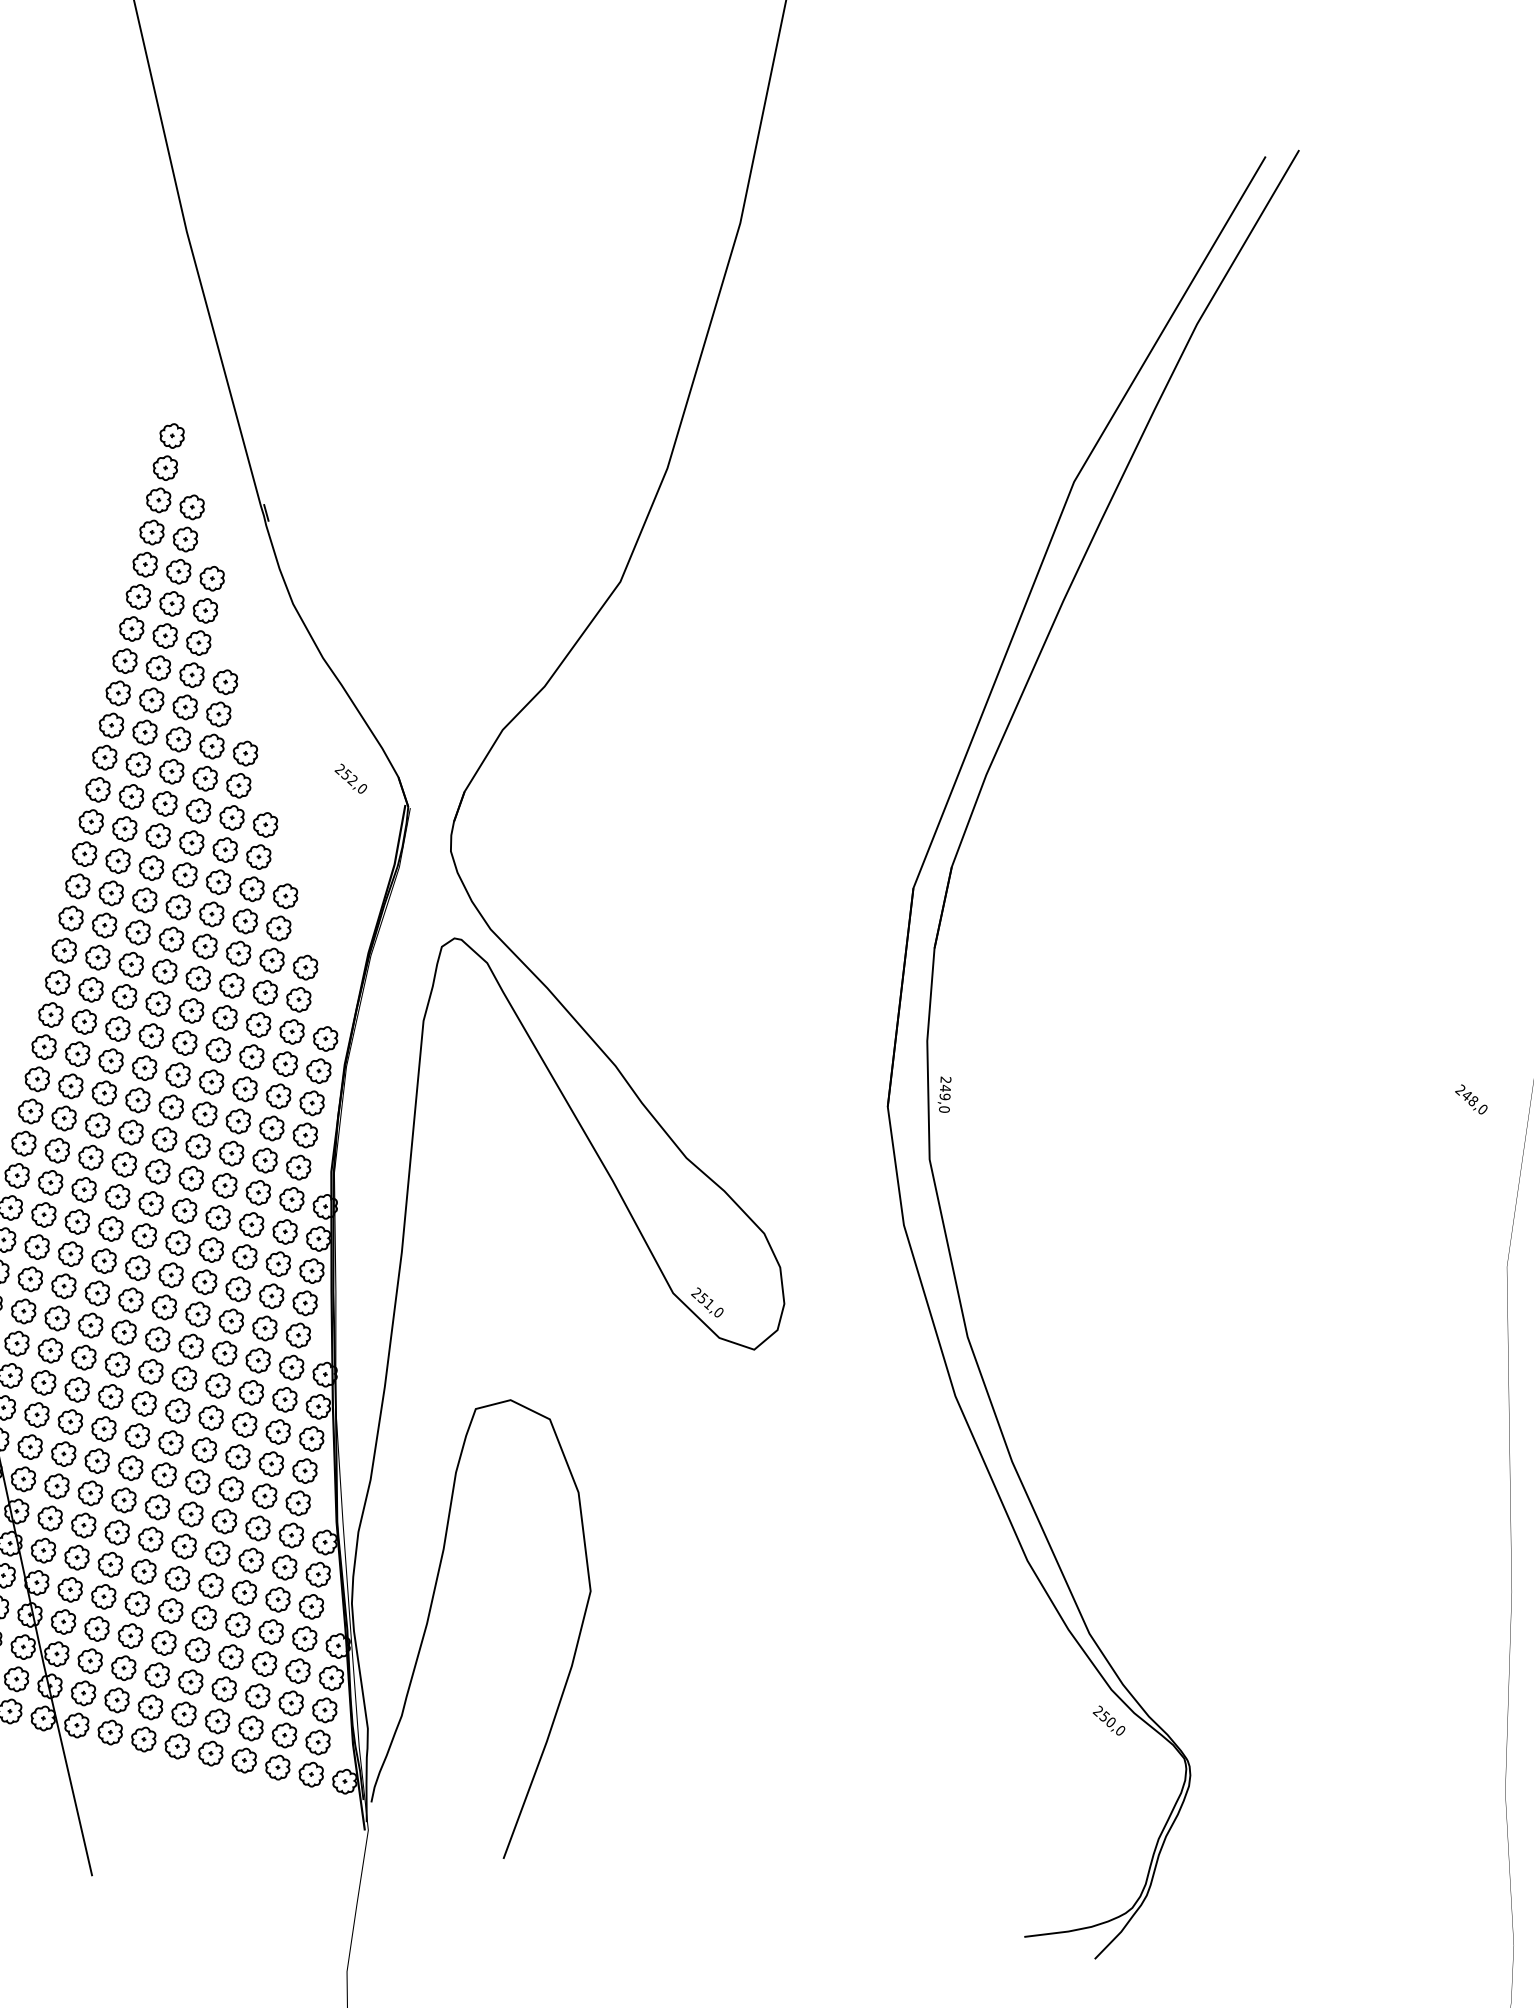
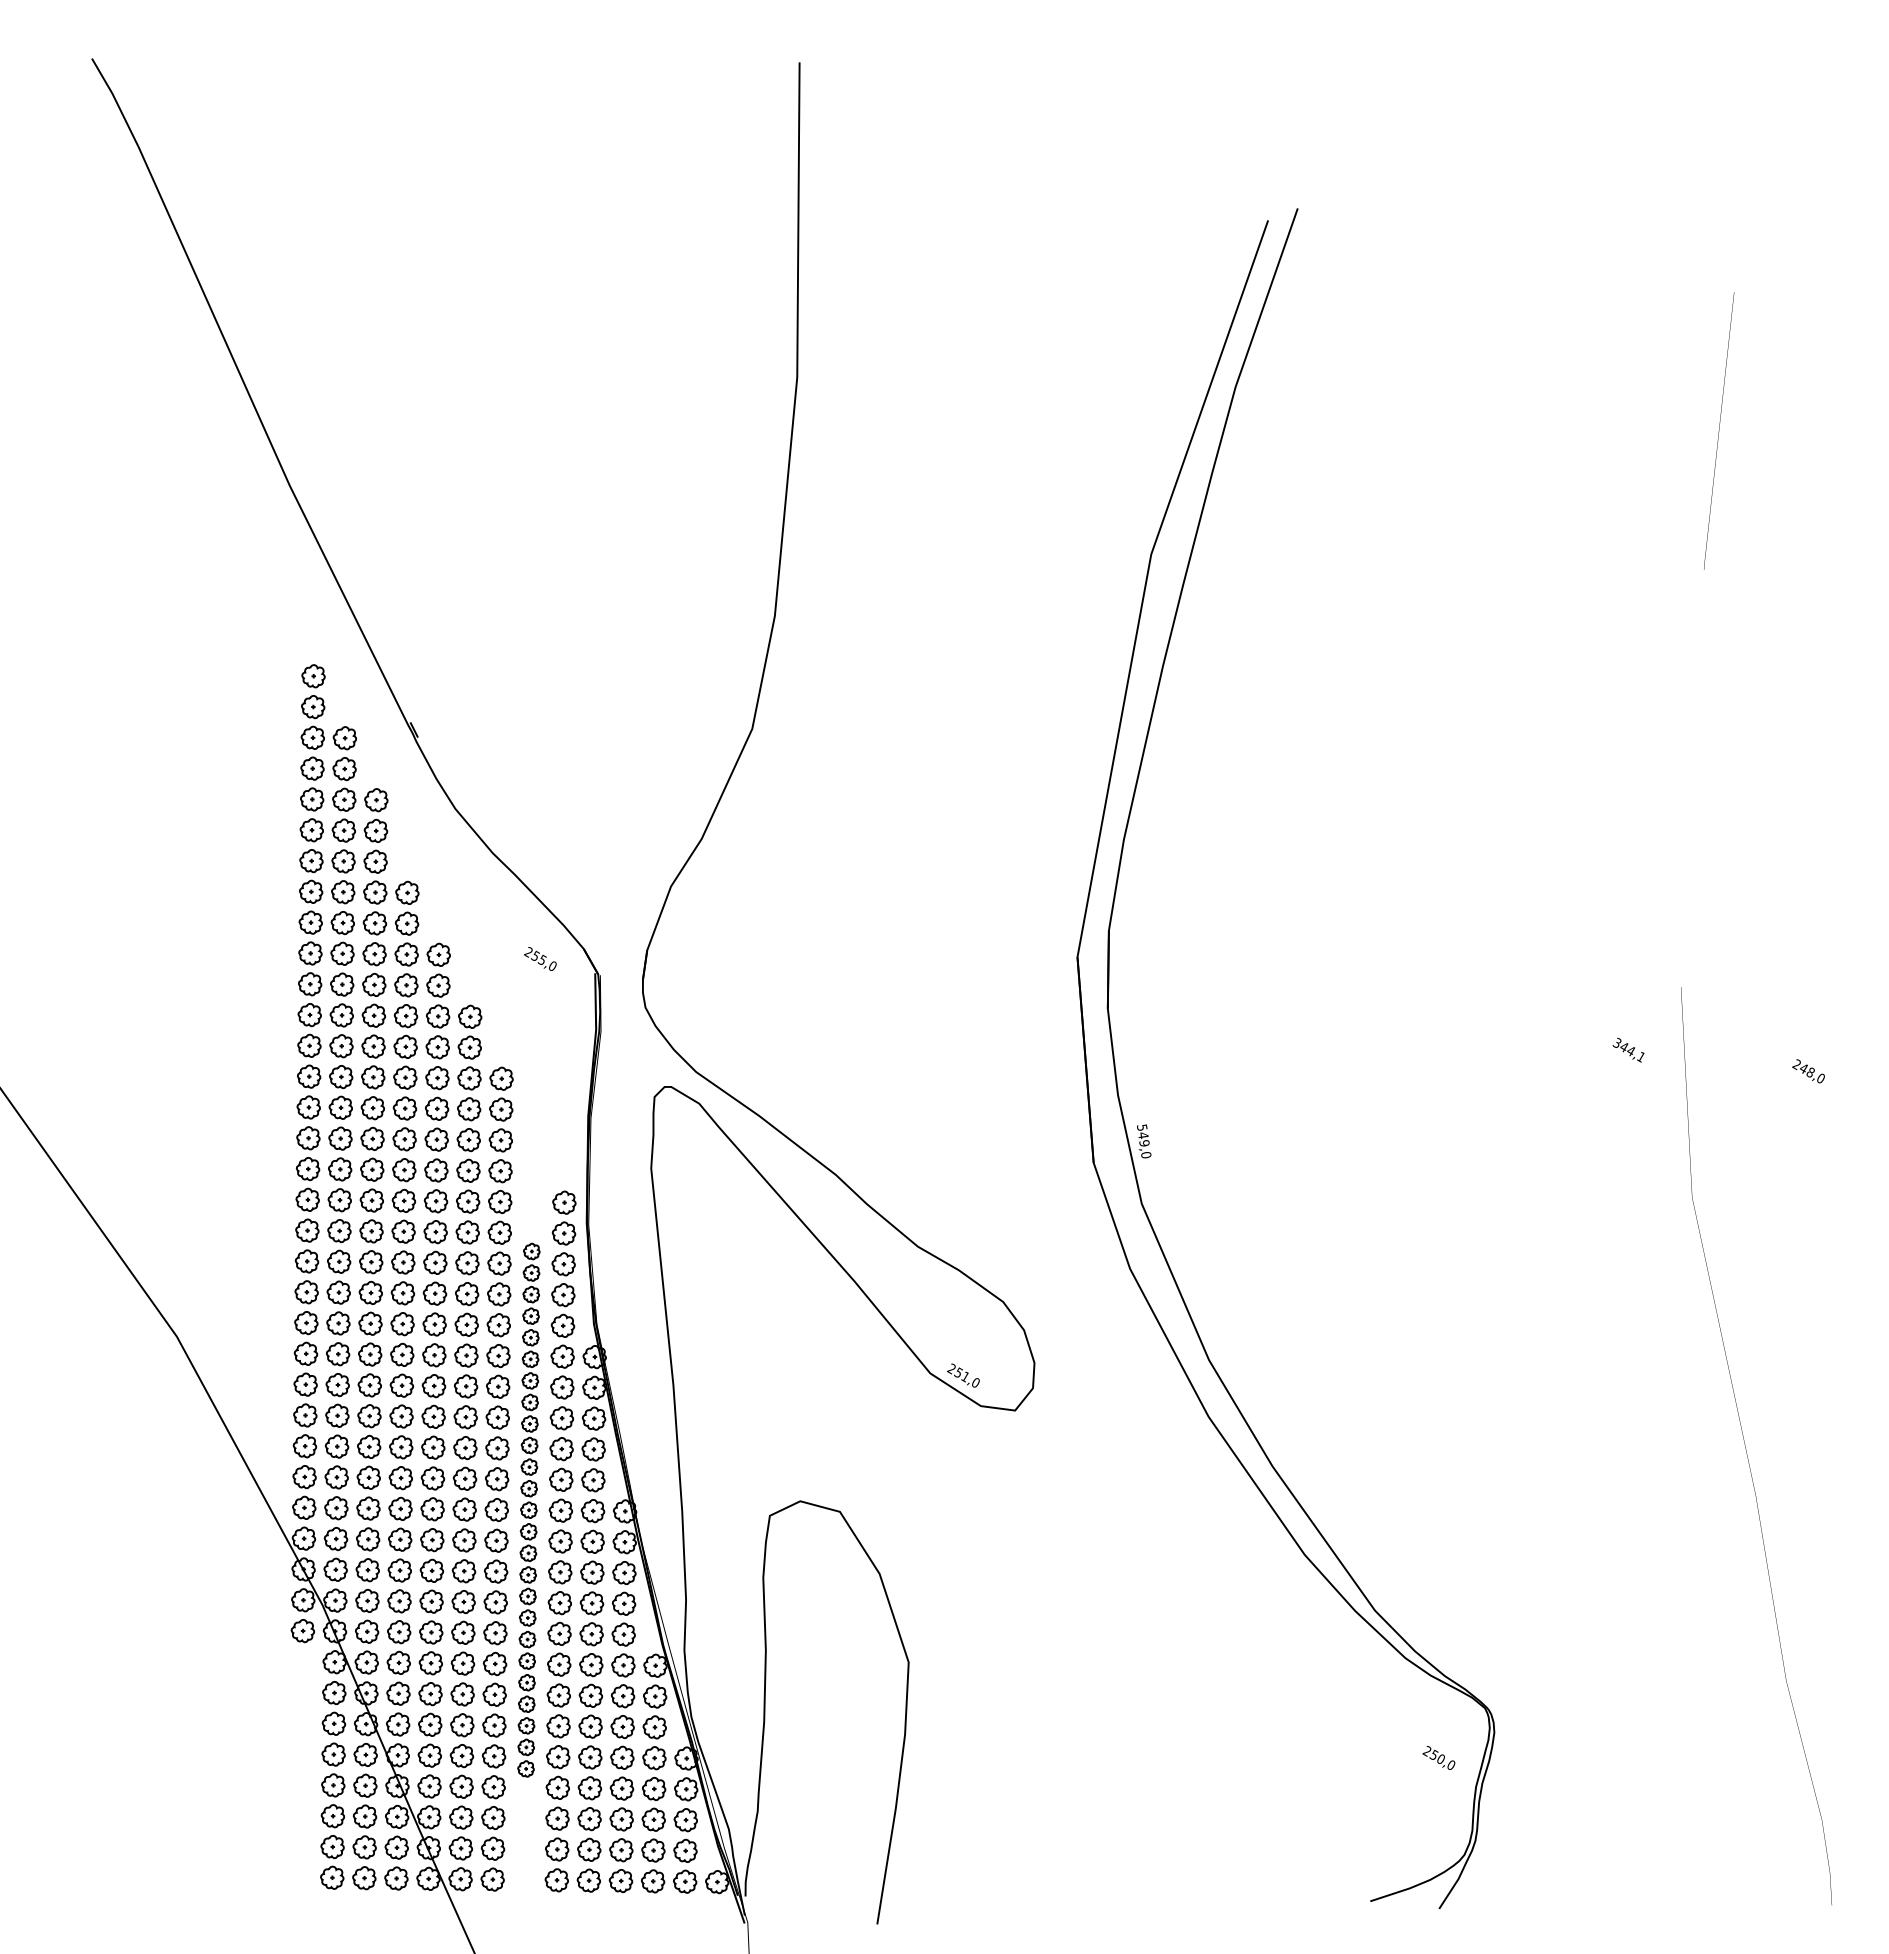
text: (352, 780) -> (542, 960), 252,0 -> 255,0
text: (946, 1079) -> (1142, 1127), 249,0 -> 549,0
text: (1471, 1100) -> (1629, 1050), 248,0 -> 344,1
part: (224, 1352) -> (528, 1509), size x0.7
text: (1108, 1720) -> (1438, 1757), moved

